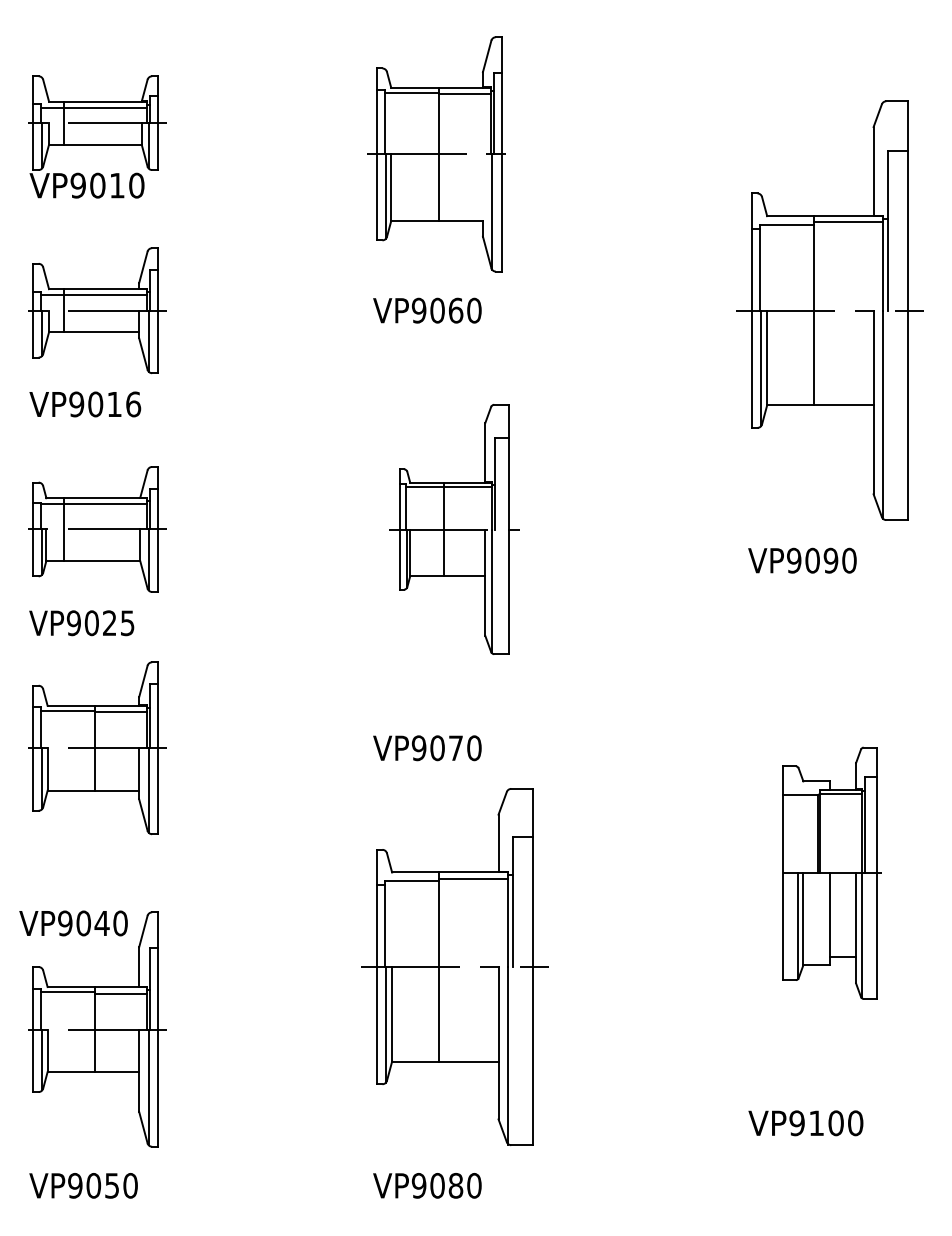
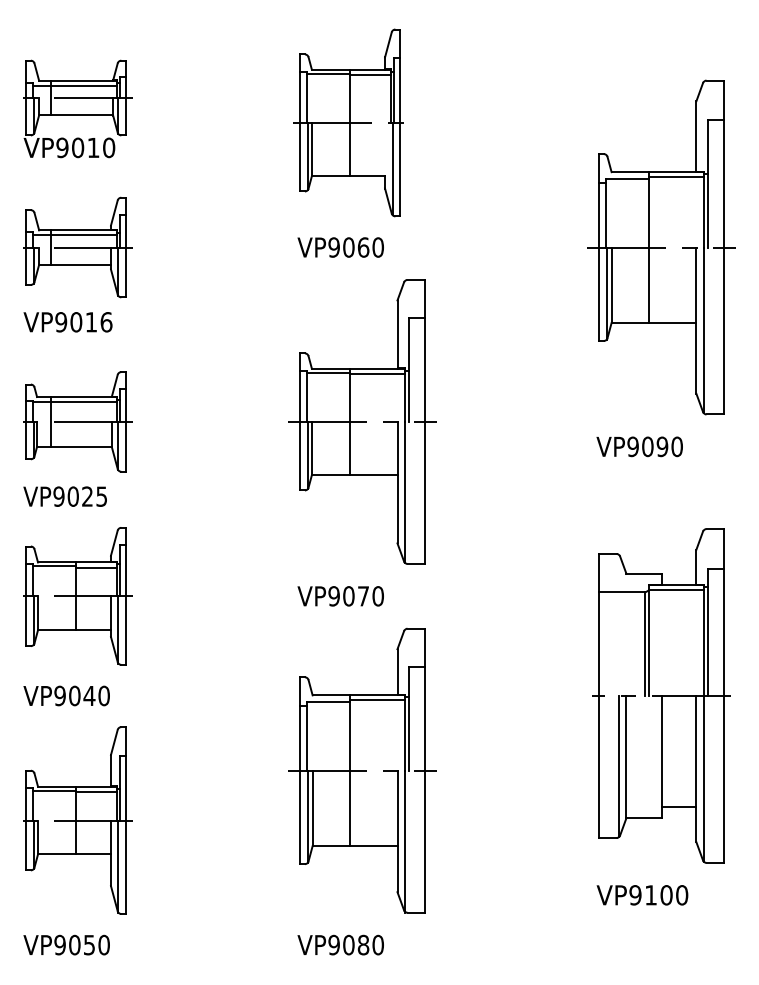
part: (454, 528) -> (362, 421), size x1.43
part: (829, 872) -> (661, 695), size x1.67
text: (73, 922) -> (66, 695), moved

